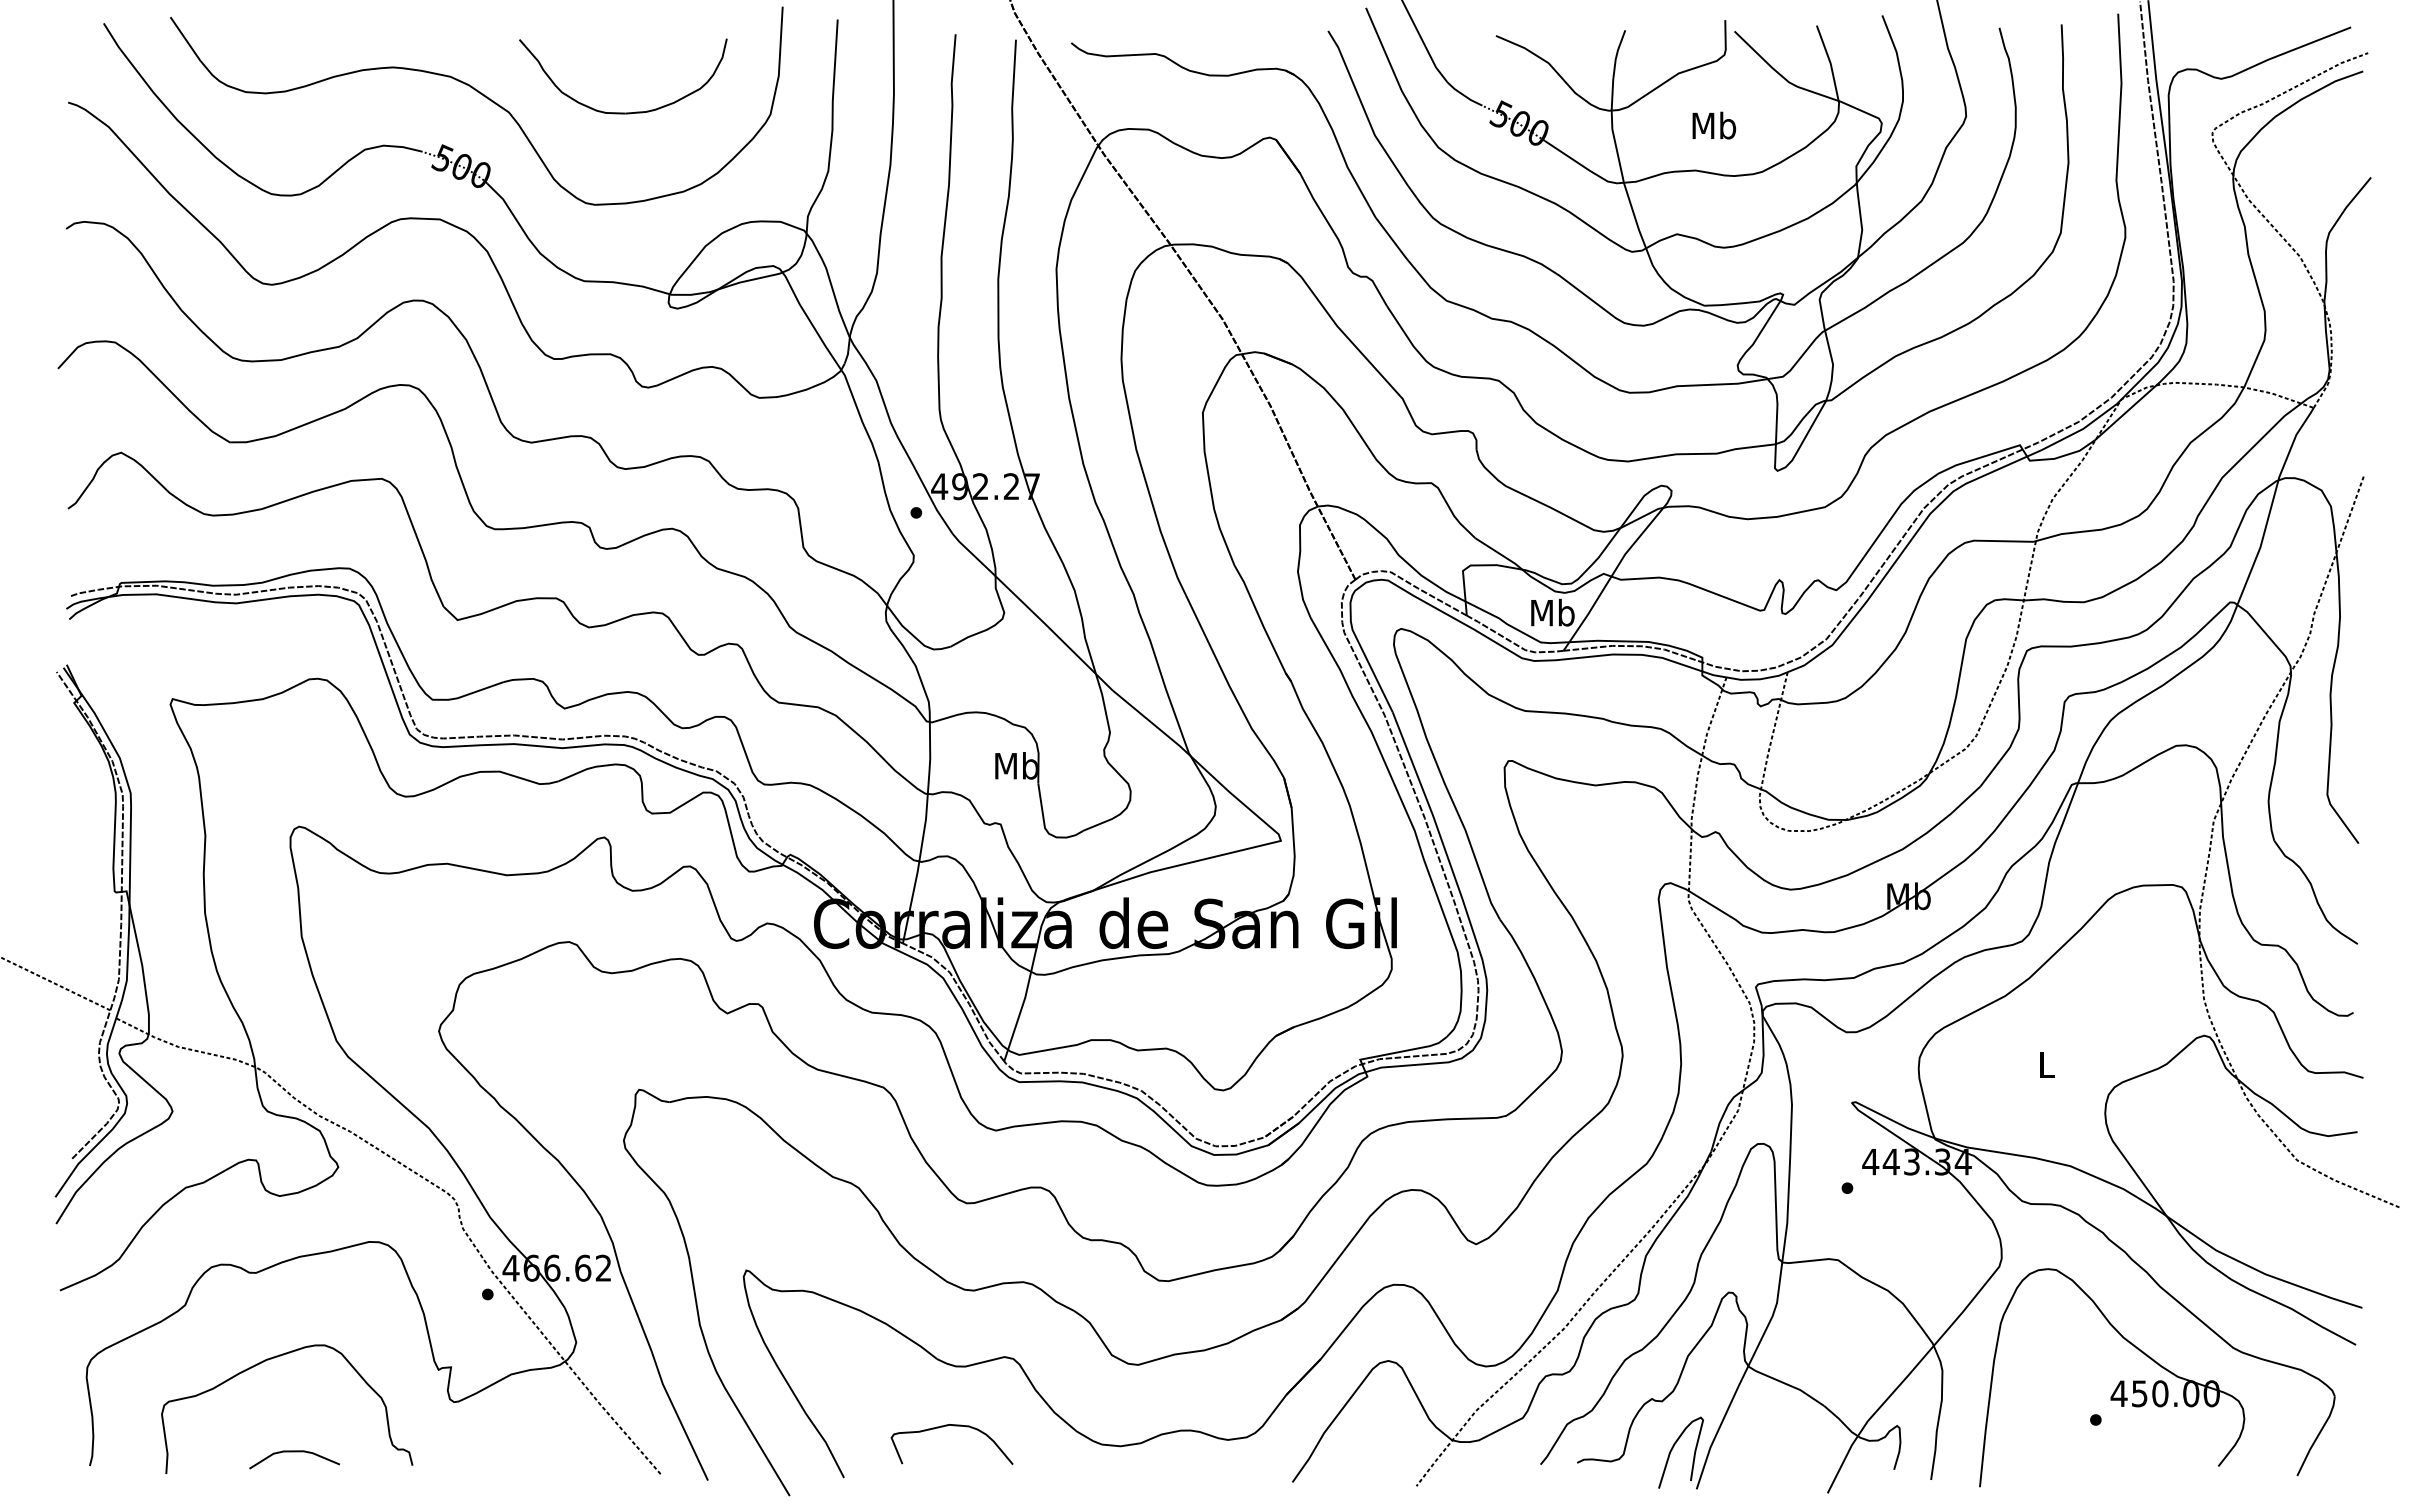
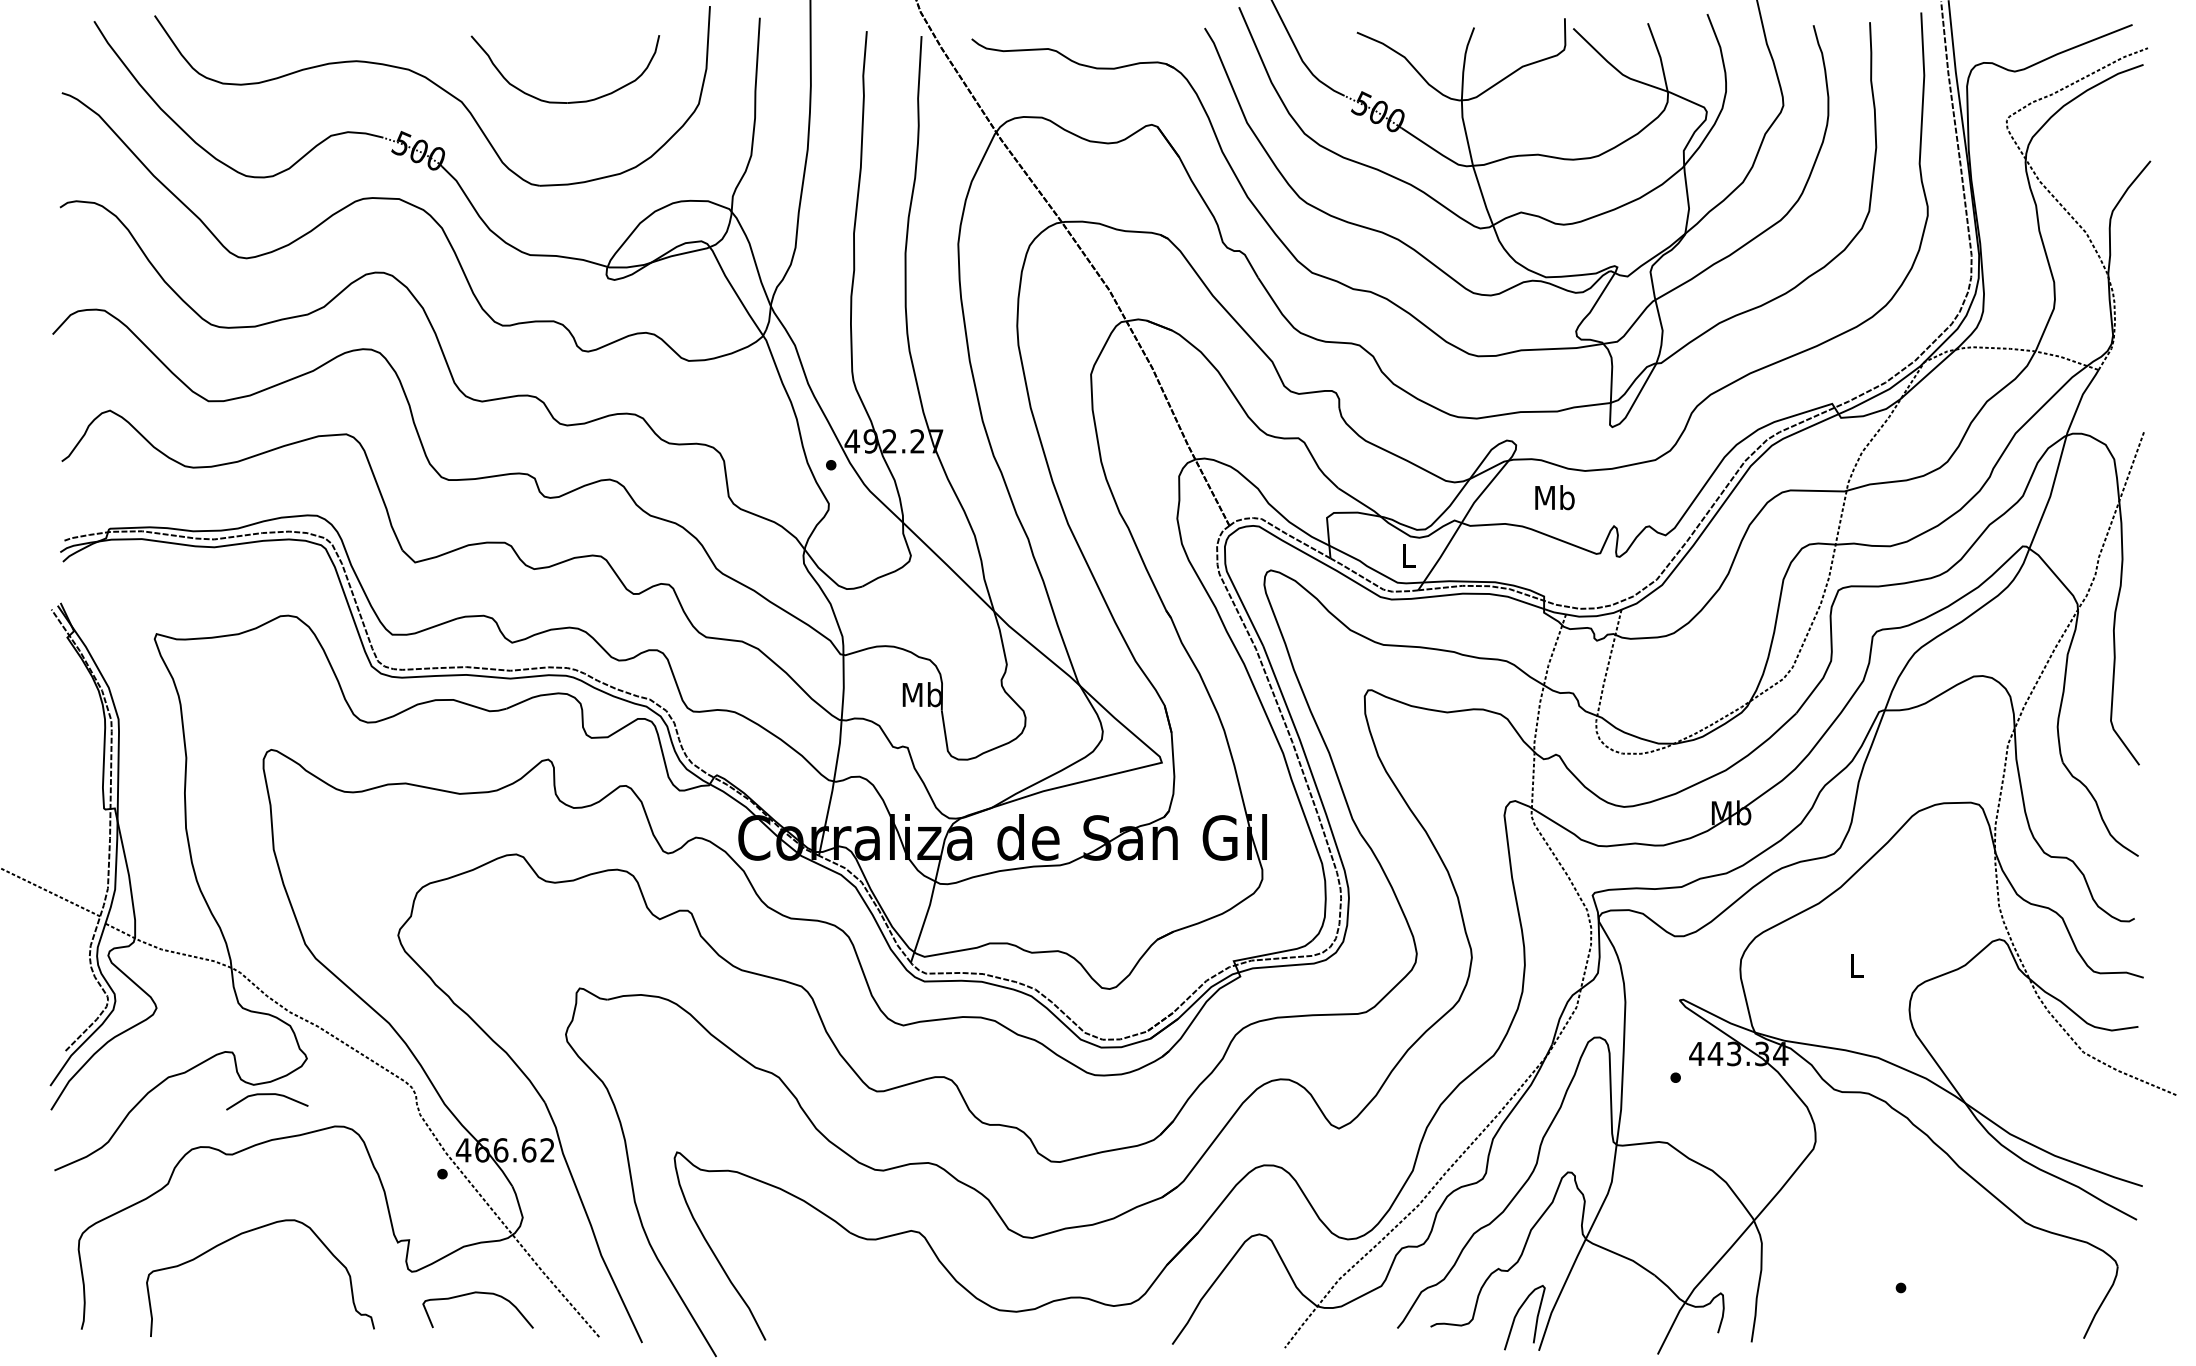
text: (1714, 125) -> (1555, 497), moved
text: (1552, 612) -> (1408, 555), Mb -> L
part: (2119, 1381) -> (1922, 1253), removed
curve: (953, 1426) -> (479, 1293), moved
curve: (294, 1452) -> (267, 1095), moved

